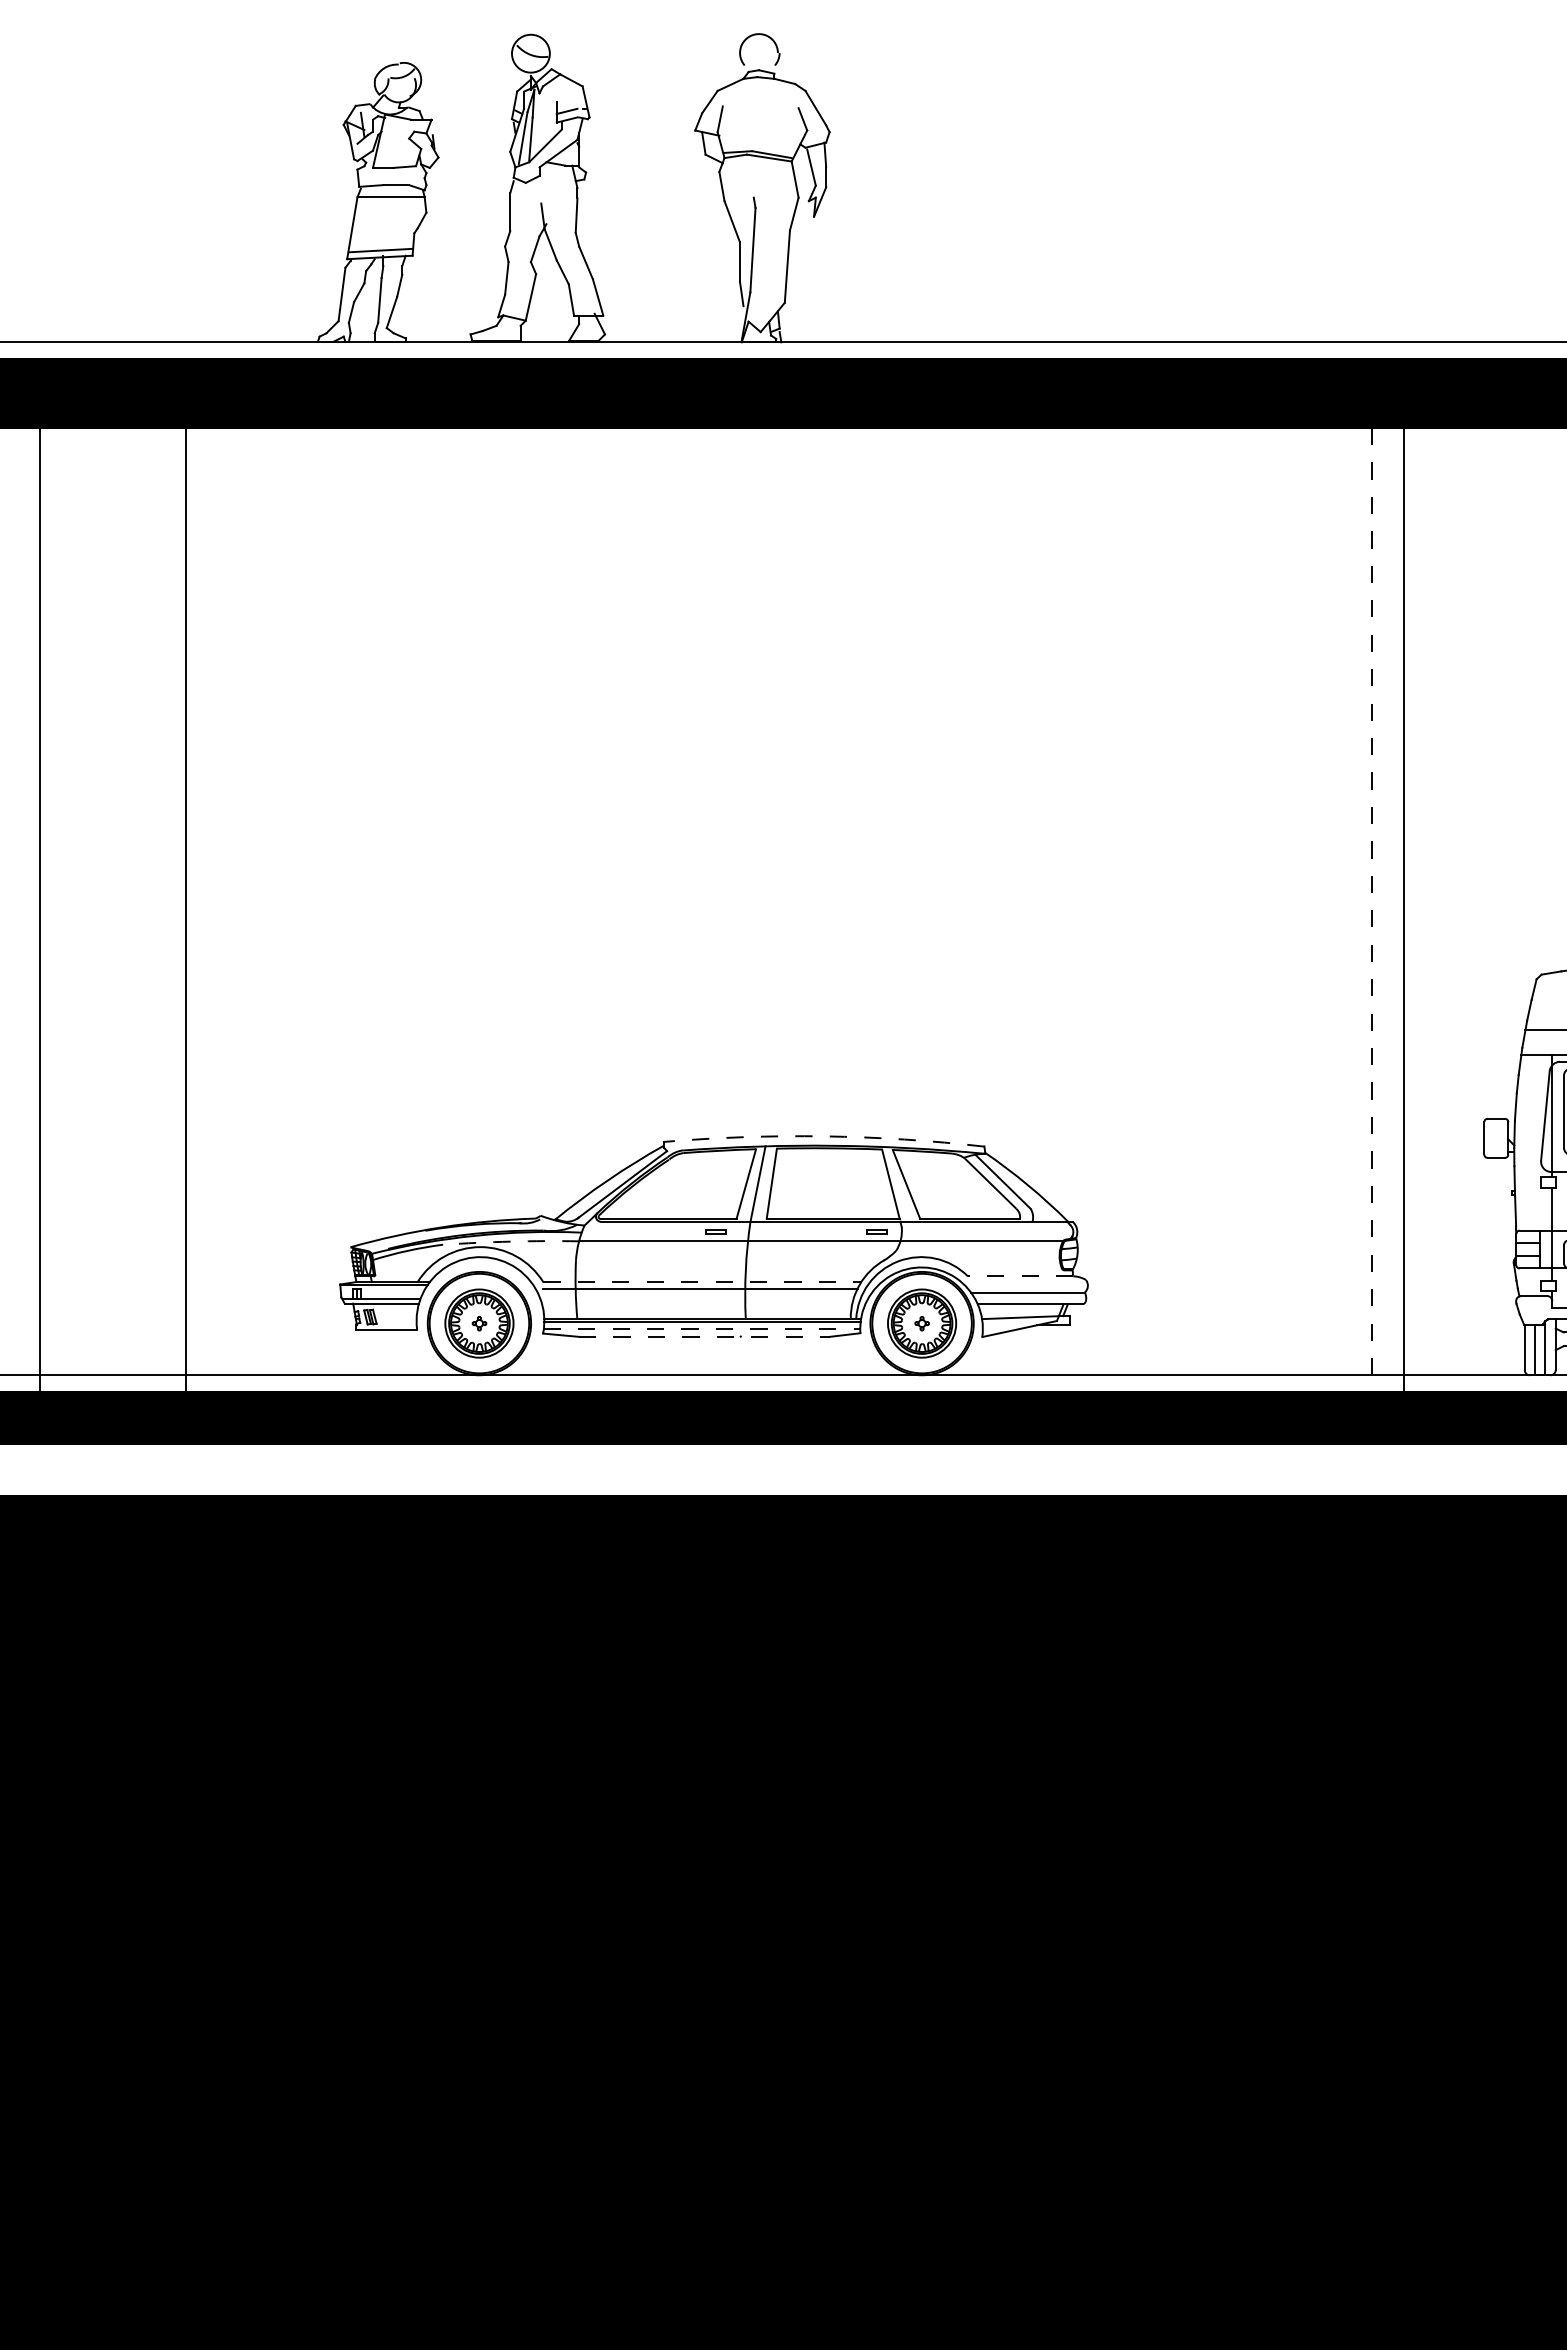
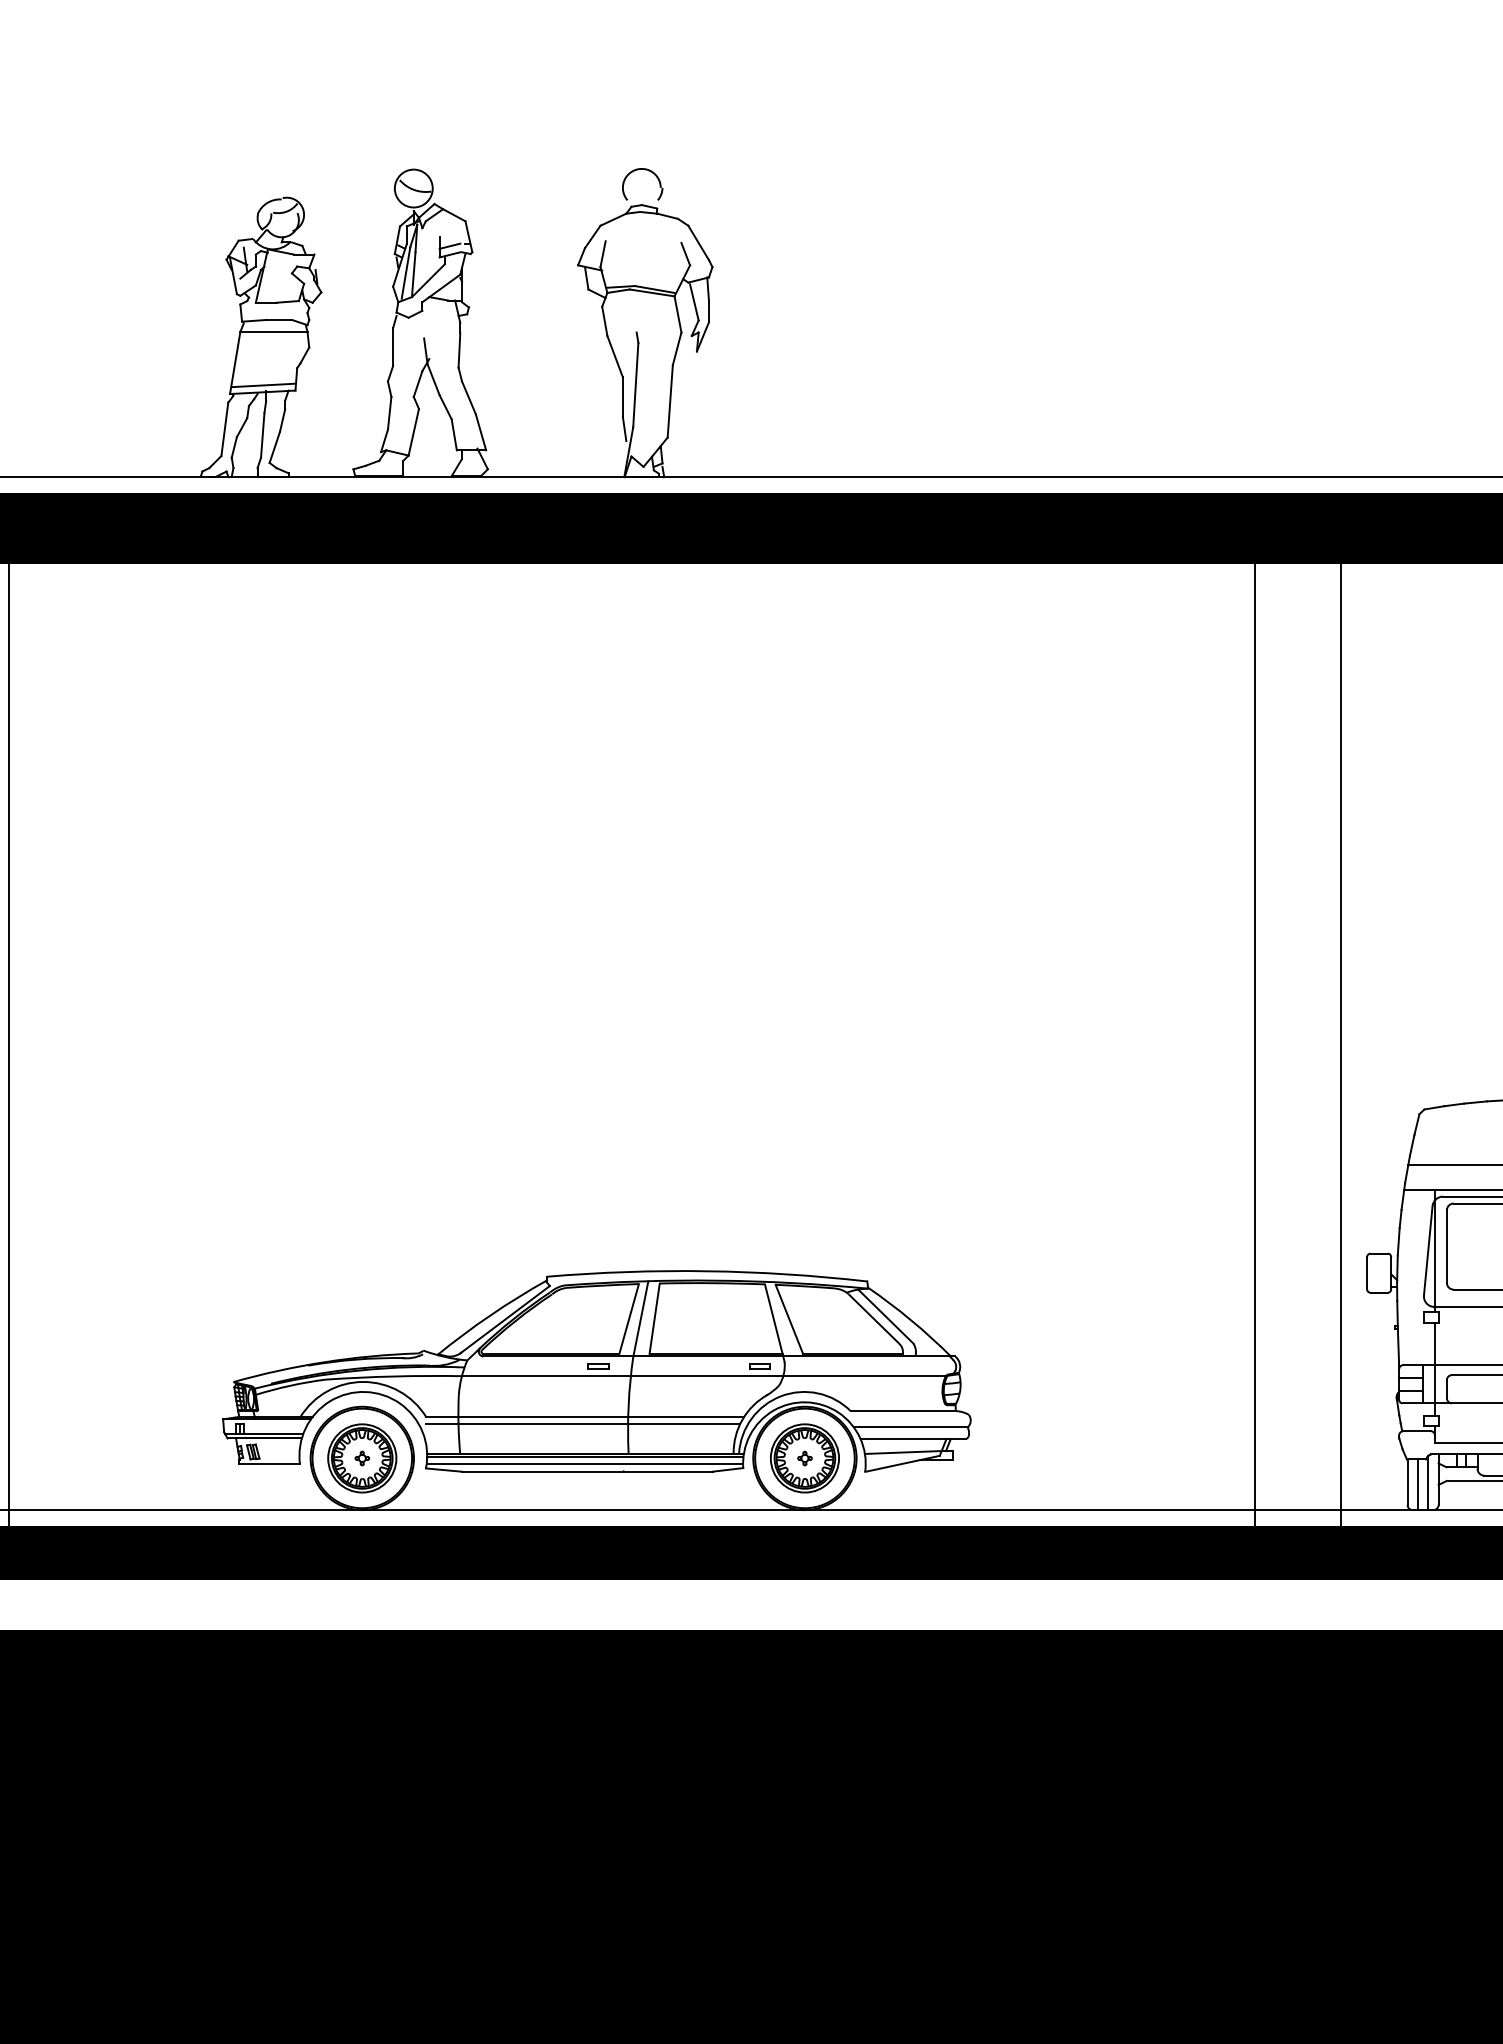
line: (185, 909) -> (8, 1044), moved
line: (1404, 909) -> (1341, 1044), moved
line: (1371, 910) -> (1254, 1045), dashed -> solid
arc: (824, 1136) -> (707, 1271), dashed -> solid
arc: (511, 1241) -> (394, 1376), dashed -> solid
line: (1020, 1276) -> (903, 1411), dashed -> solid
line: (702, 1282) -> (585, 1417), dashed -> solid
line: (702, 1328) -> (585, 1463), dashed -> solid
line: (704, 1336) -> (587, 1471), dashed -> solid

